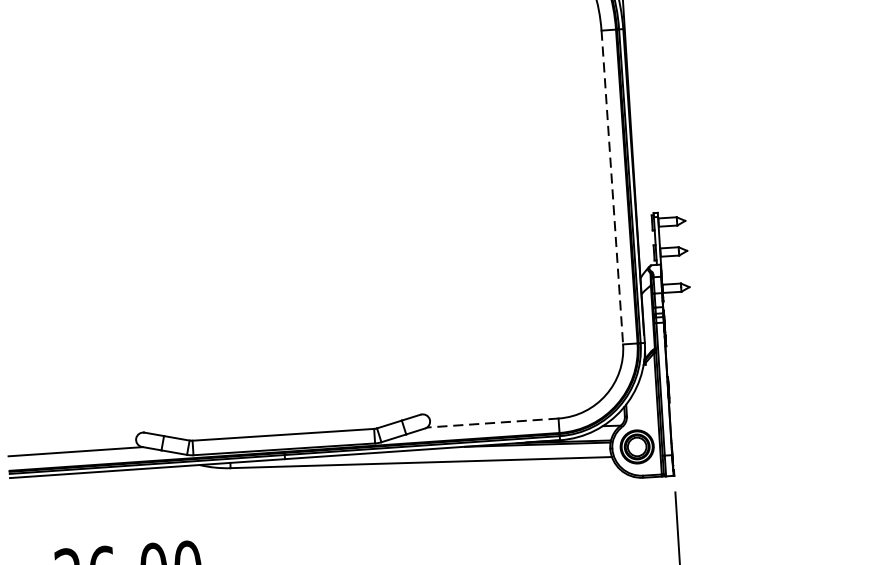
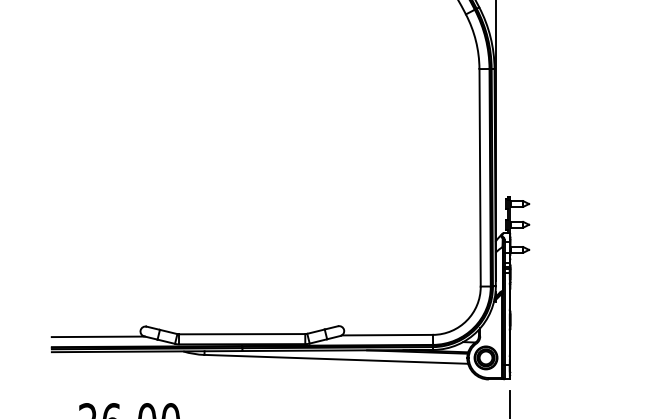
line: (612, 187) -> (480, 177), dashed -> solid
line: (492, 423) -> (387, 335), dashed -> solid

